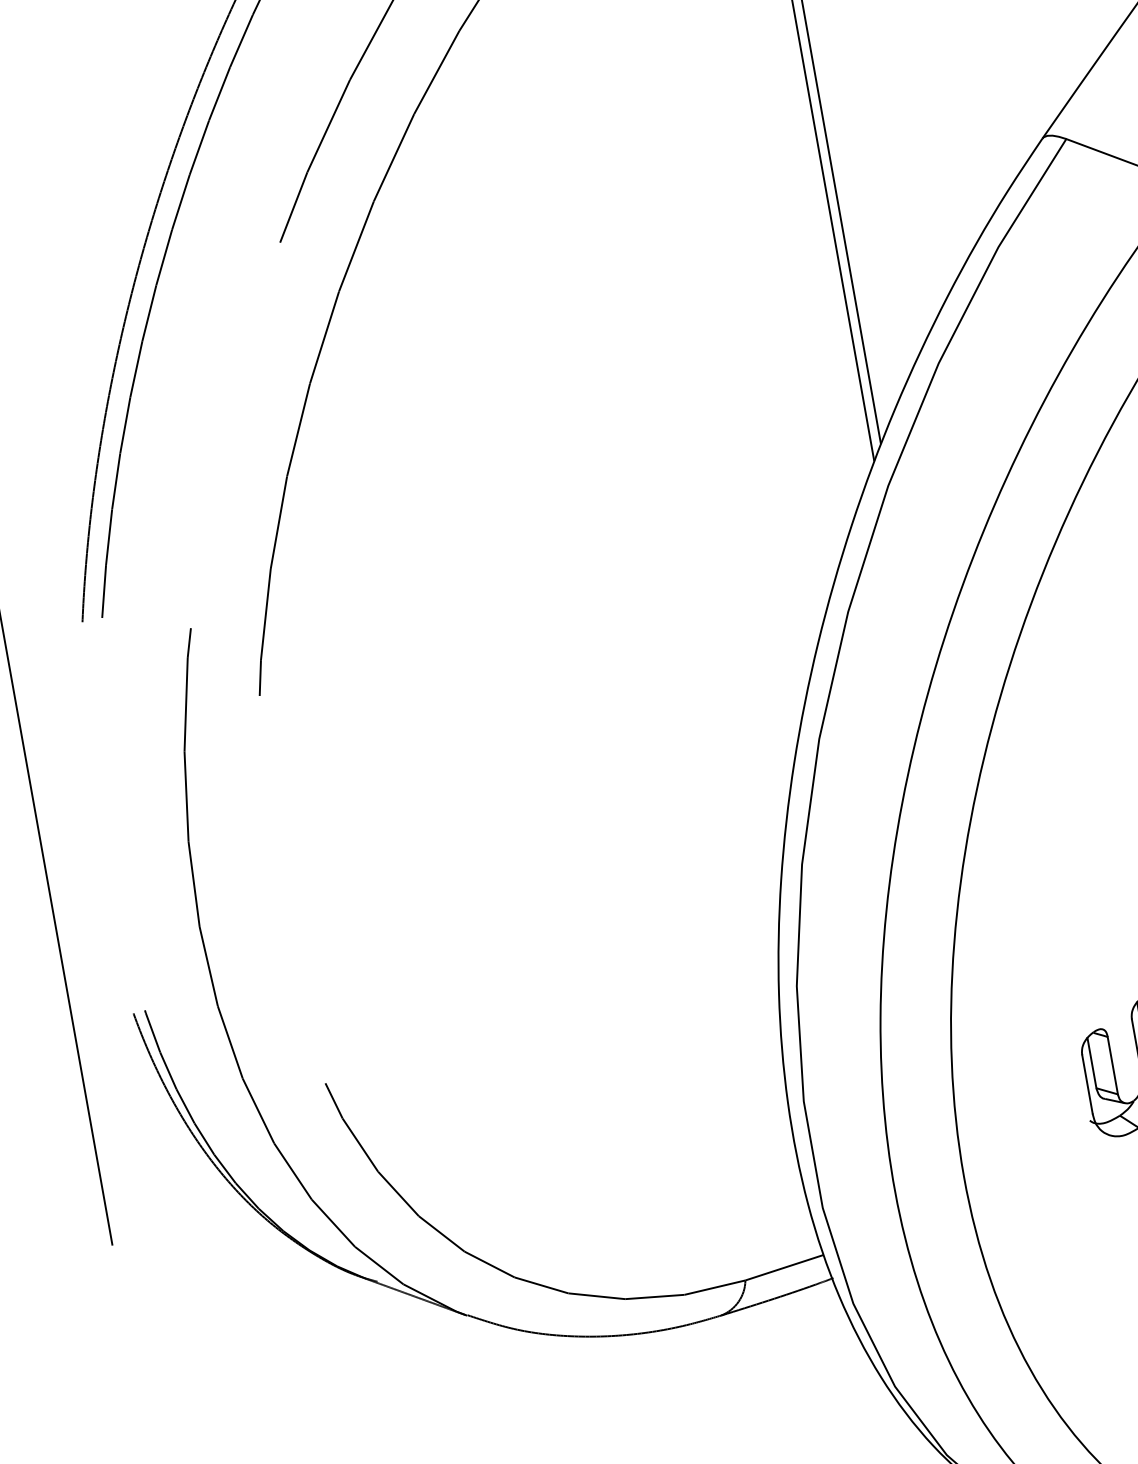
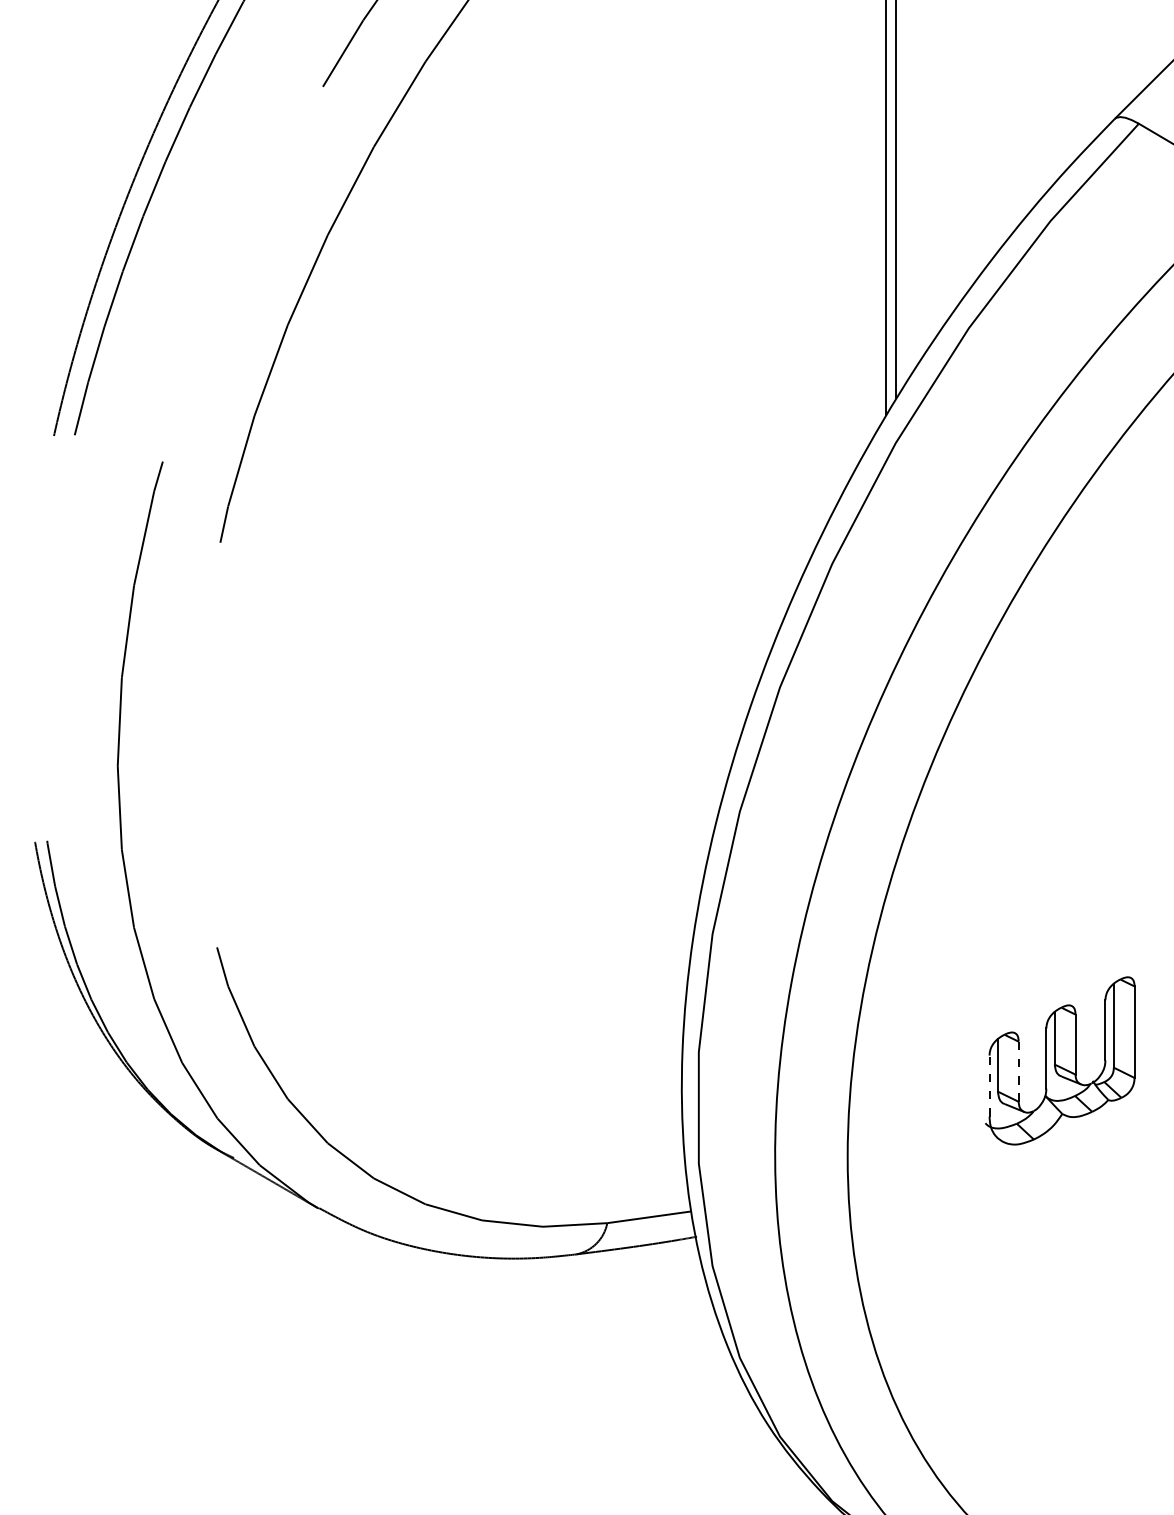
line: (1112, 1066) -> (1018, 1072), solid -> dashed
line: (1087, 1084) -> (989, 1086), solid -> dashed

